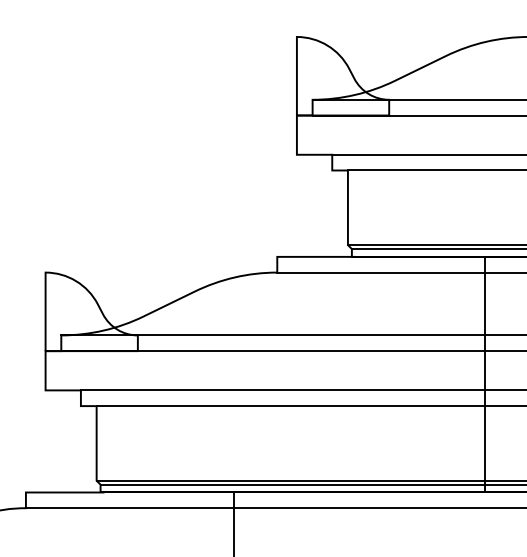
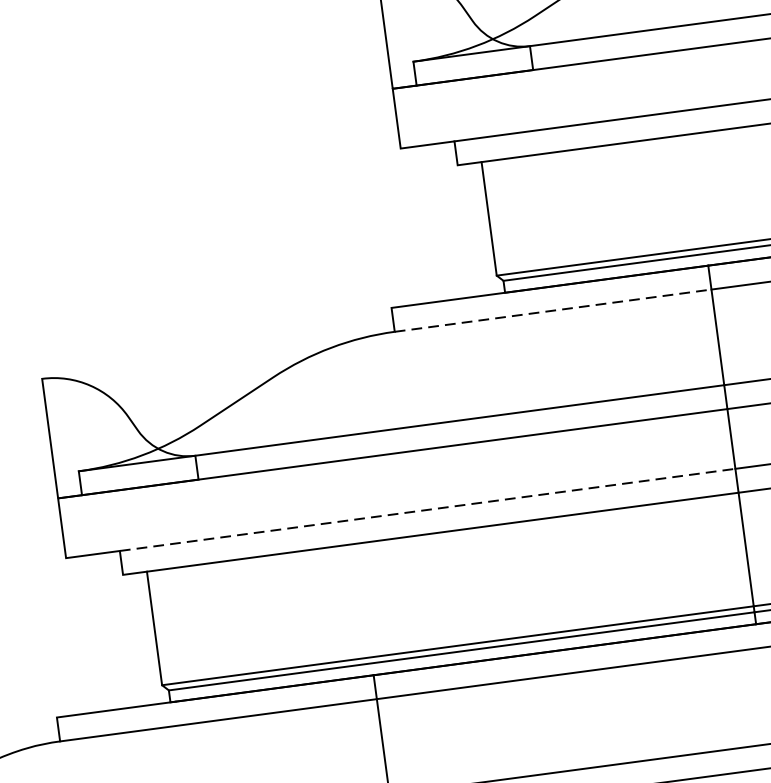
line: (381, 272) -> (553, 310), solid -> dashed
line: (283, 390) -> (428, 509), solid -> dashed

